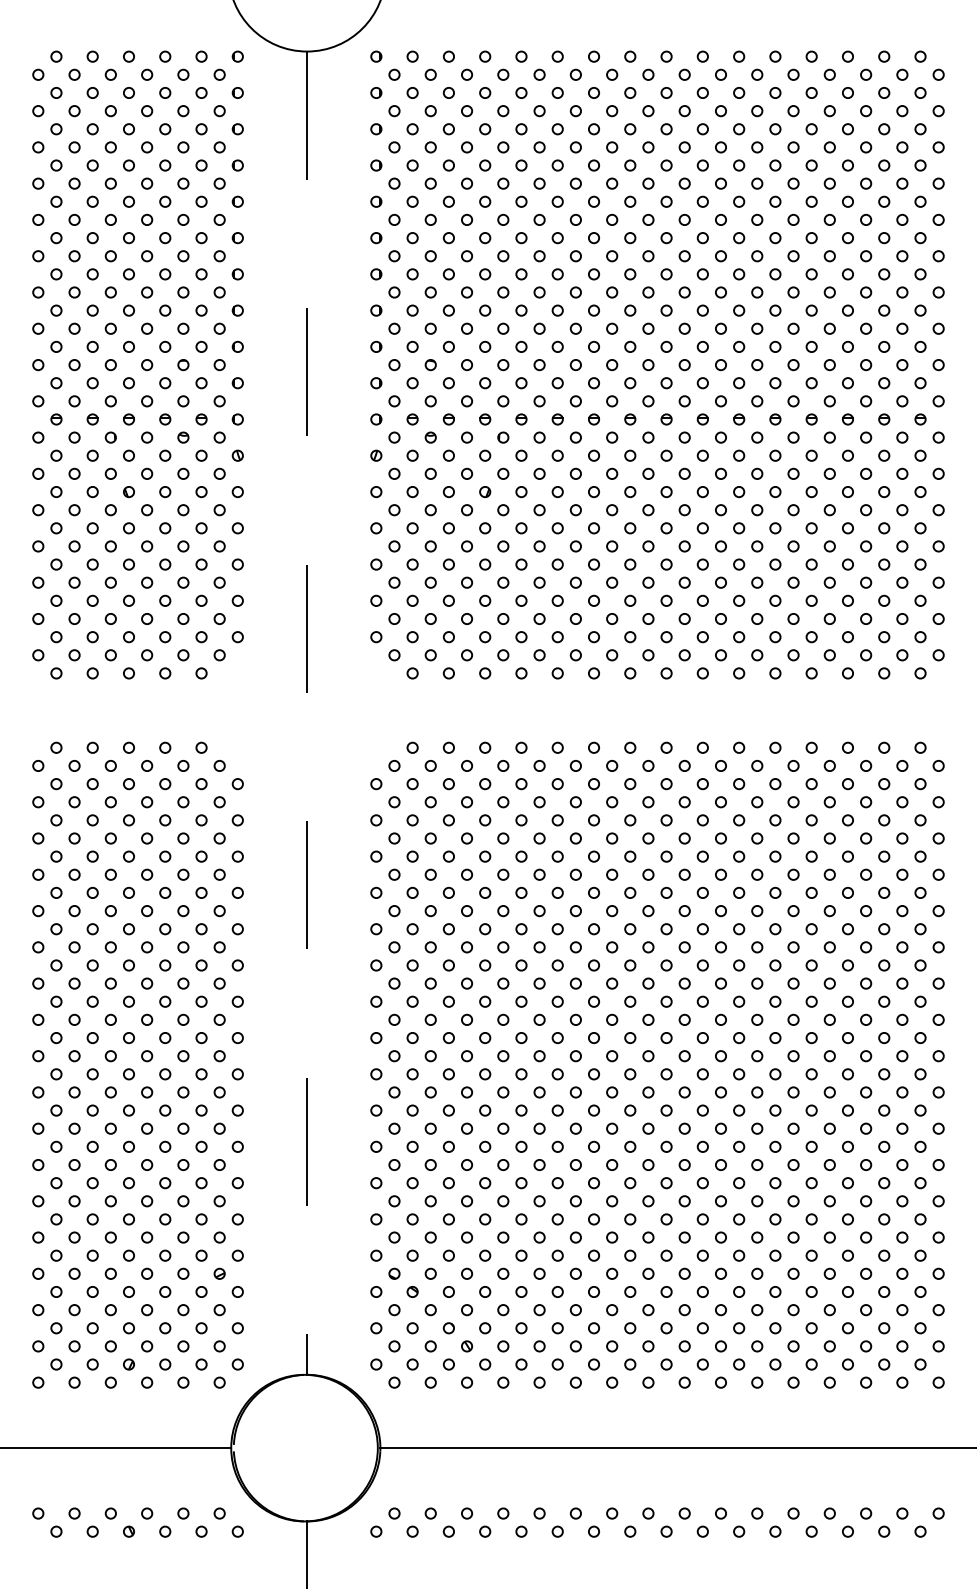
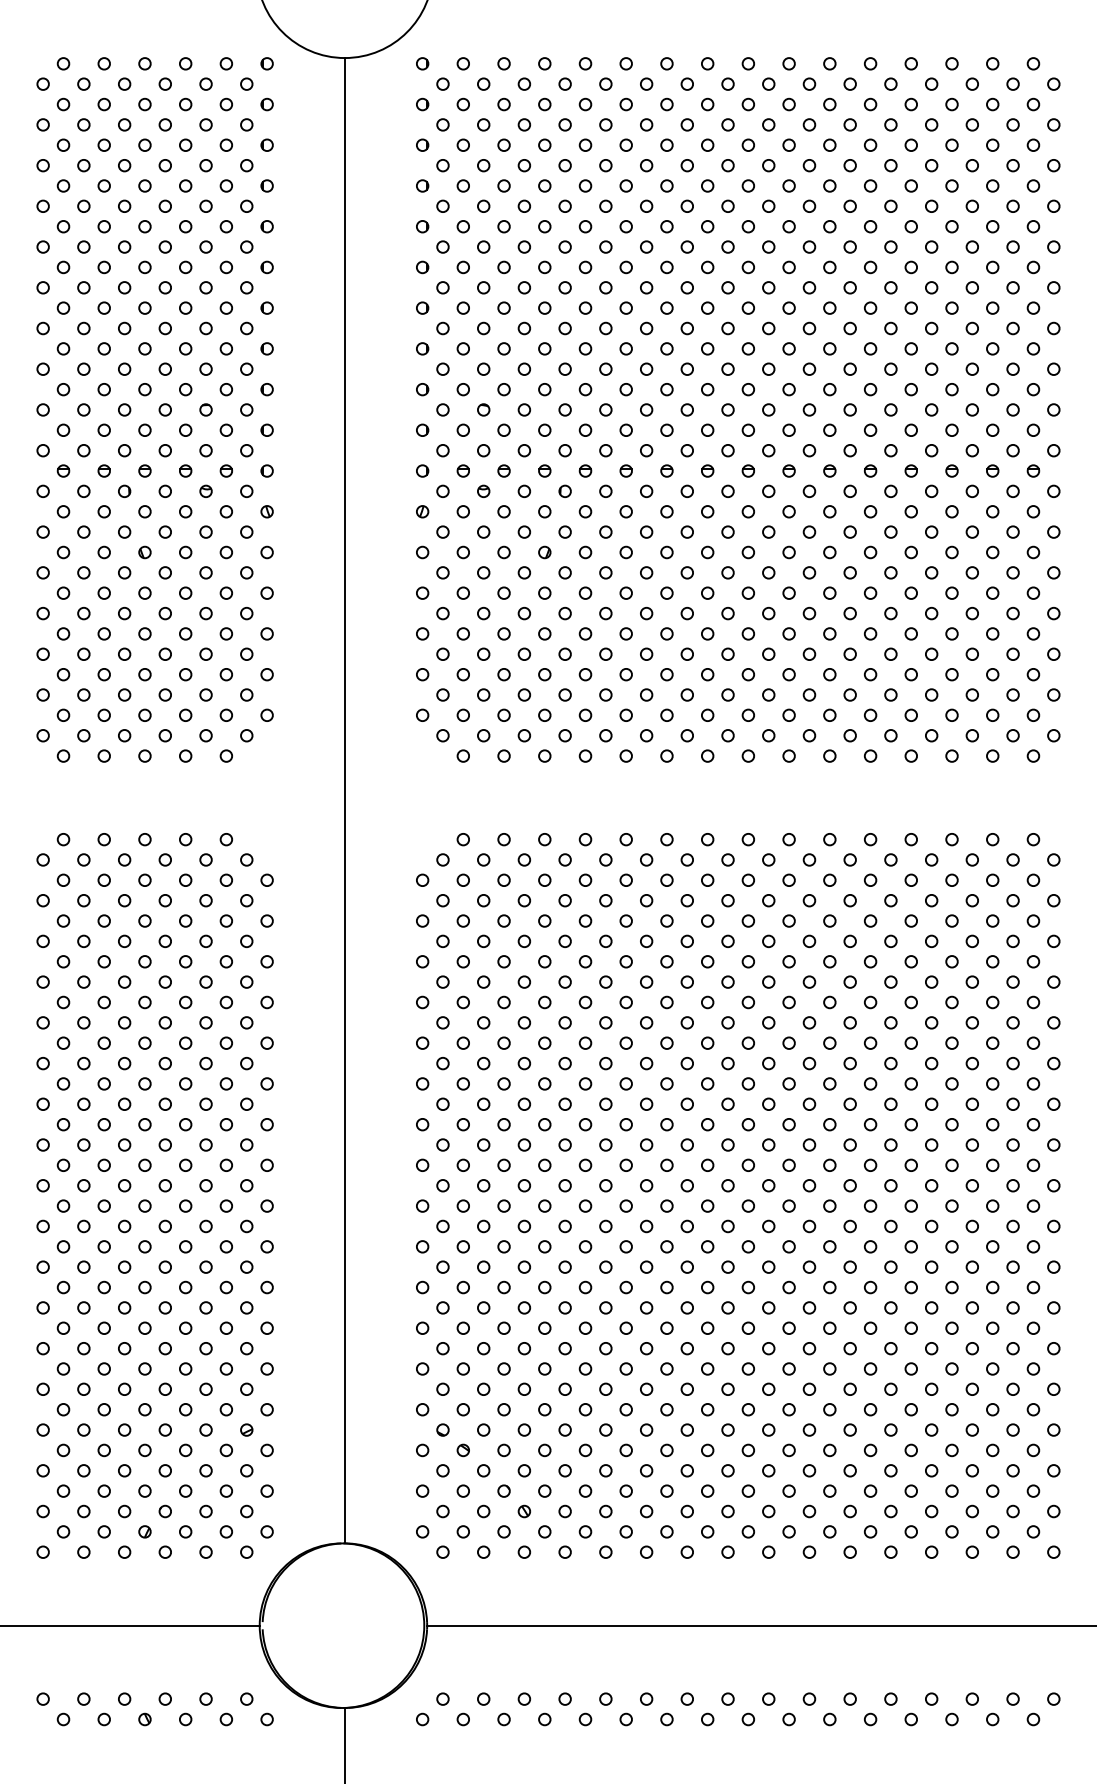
line: (307, 713) -> (345, 801), dashed -> solid

